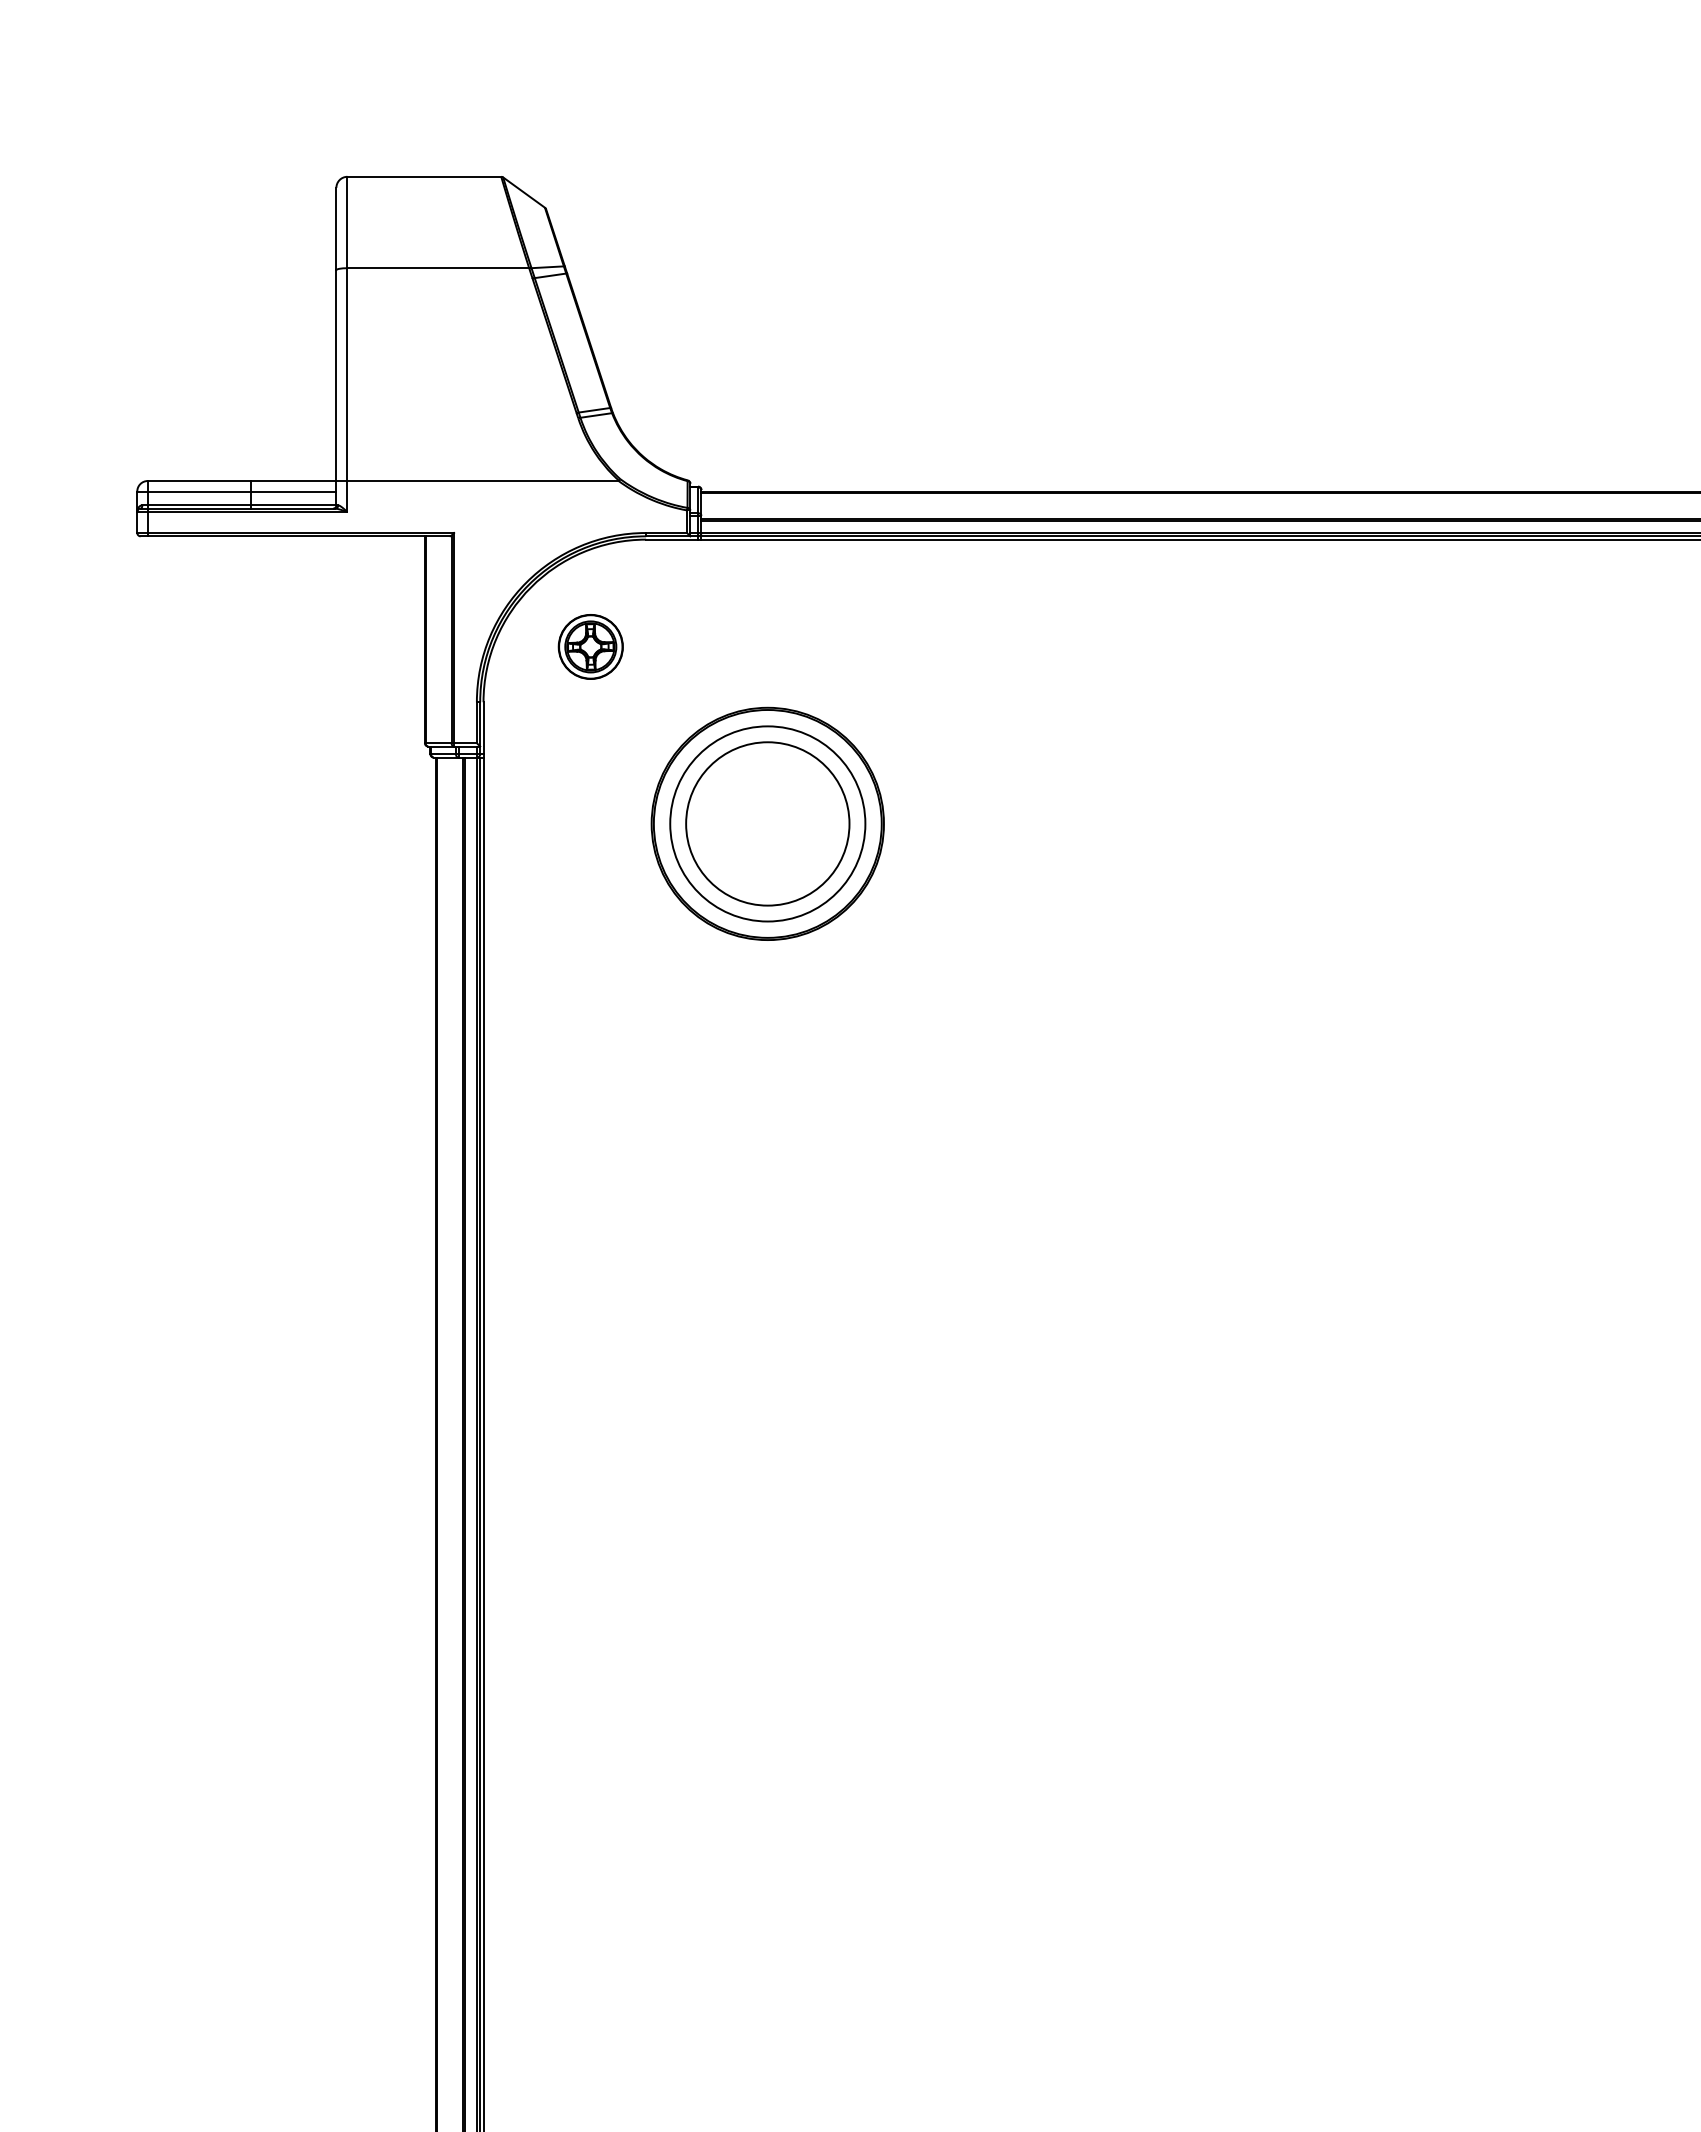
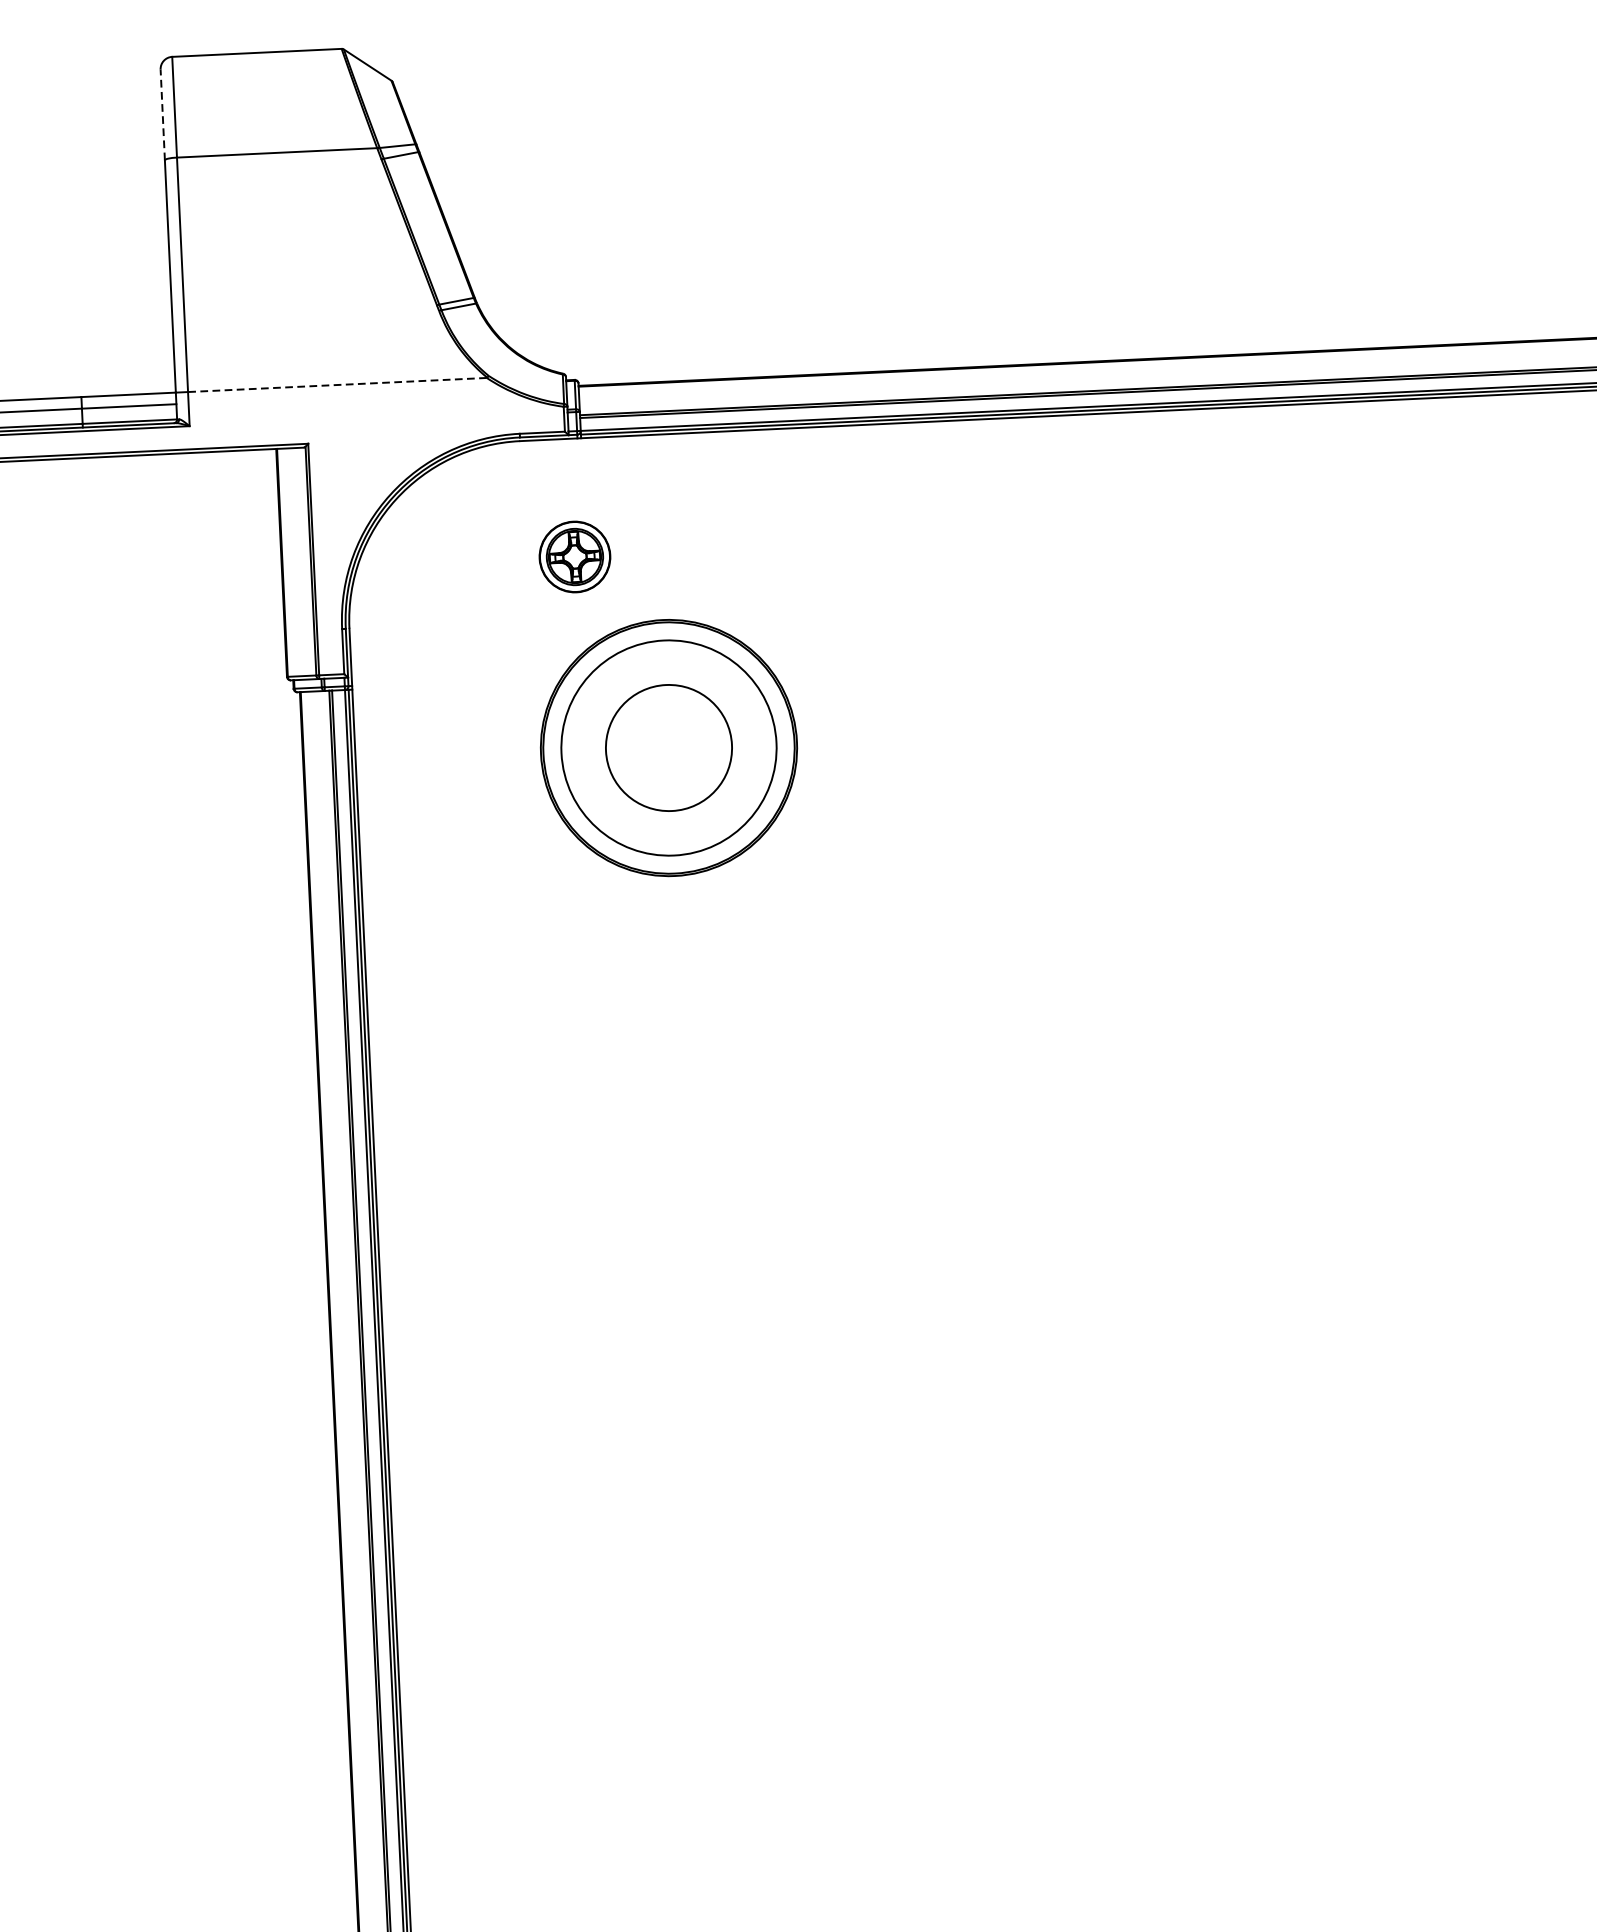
line: (336, 228) -> (162, 114), solid -> dashed
line: (483, 481) -> (337, 385), solid -> dashed
part: (590, 646) -> (574, 556), moved
circle: (767, 823) -> (668, 747), size x0.7

